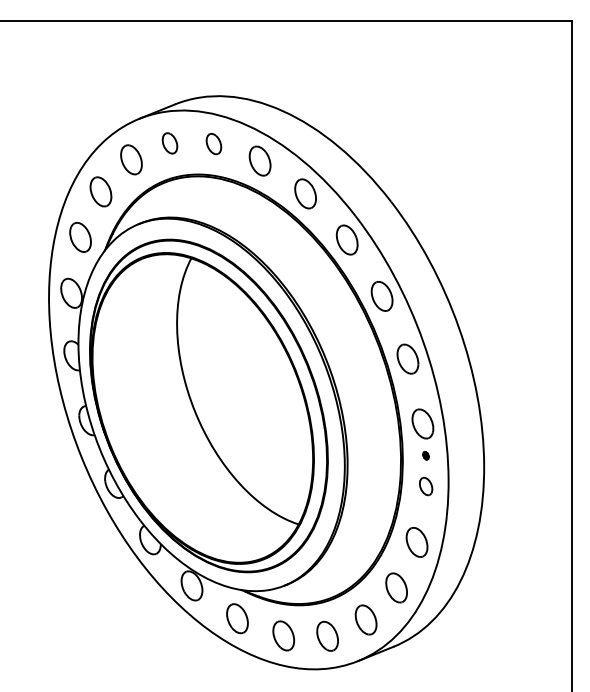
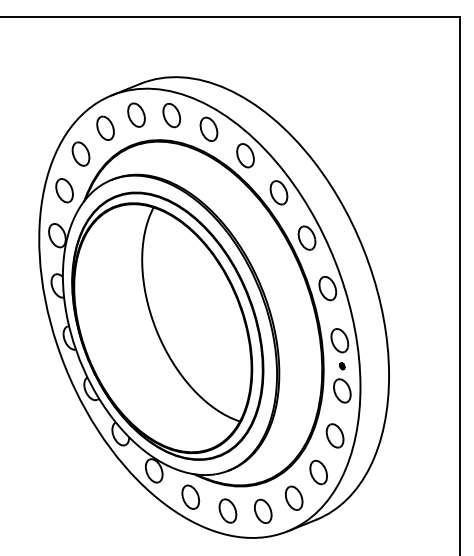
part: (169, 142) -> (136, 114), size x1.43
part: (213, 143) -> (171, 115), size x1.43
part: (426, 485) -> (342, 390), size x1.67

